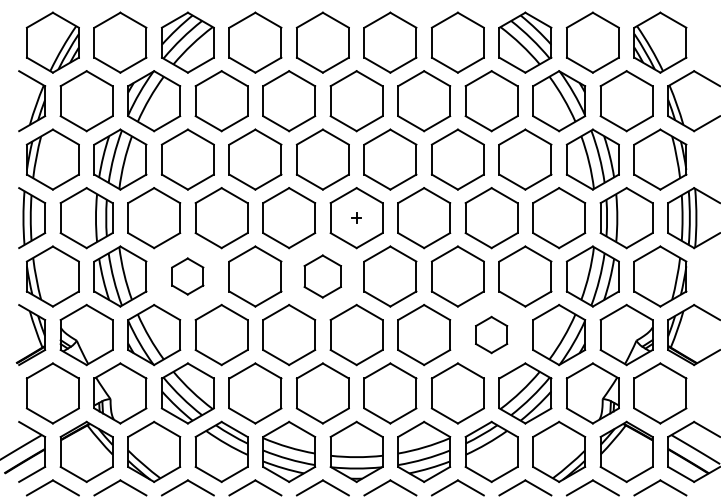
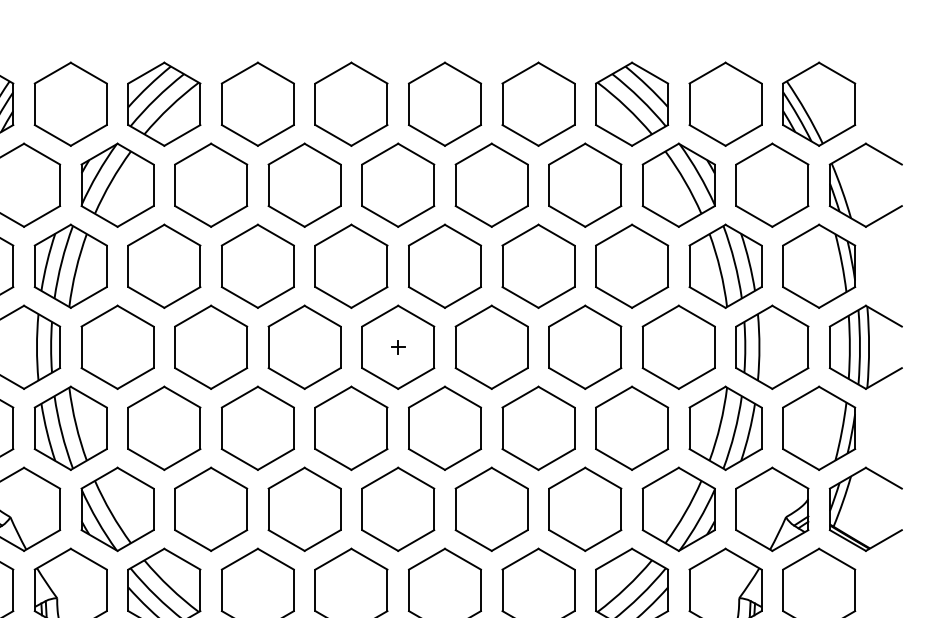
part: (187, 276) -> (163, 428), size x1.67
part: (322, 276) -> (350, 428), size x1.43
part: (491, 334) -> (585, 508), size x1.67

